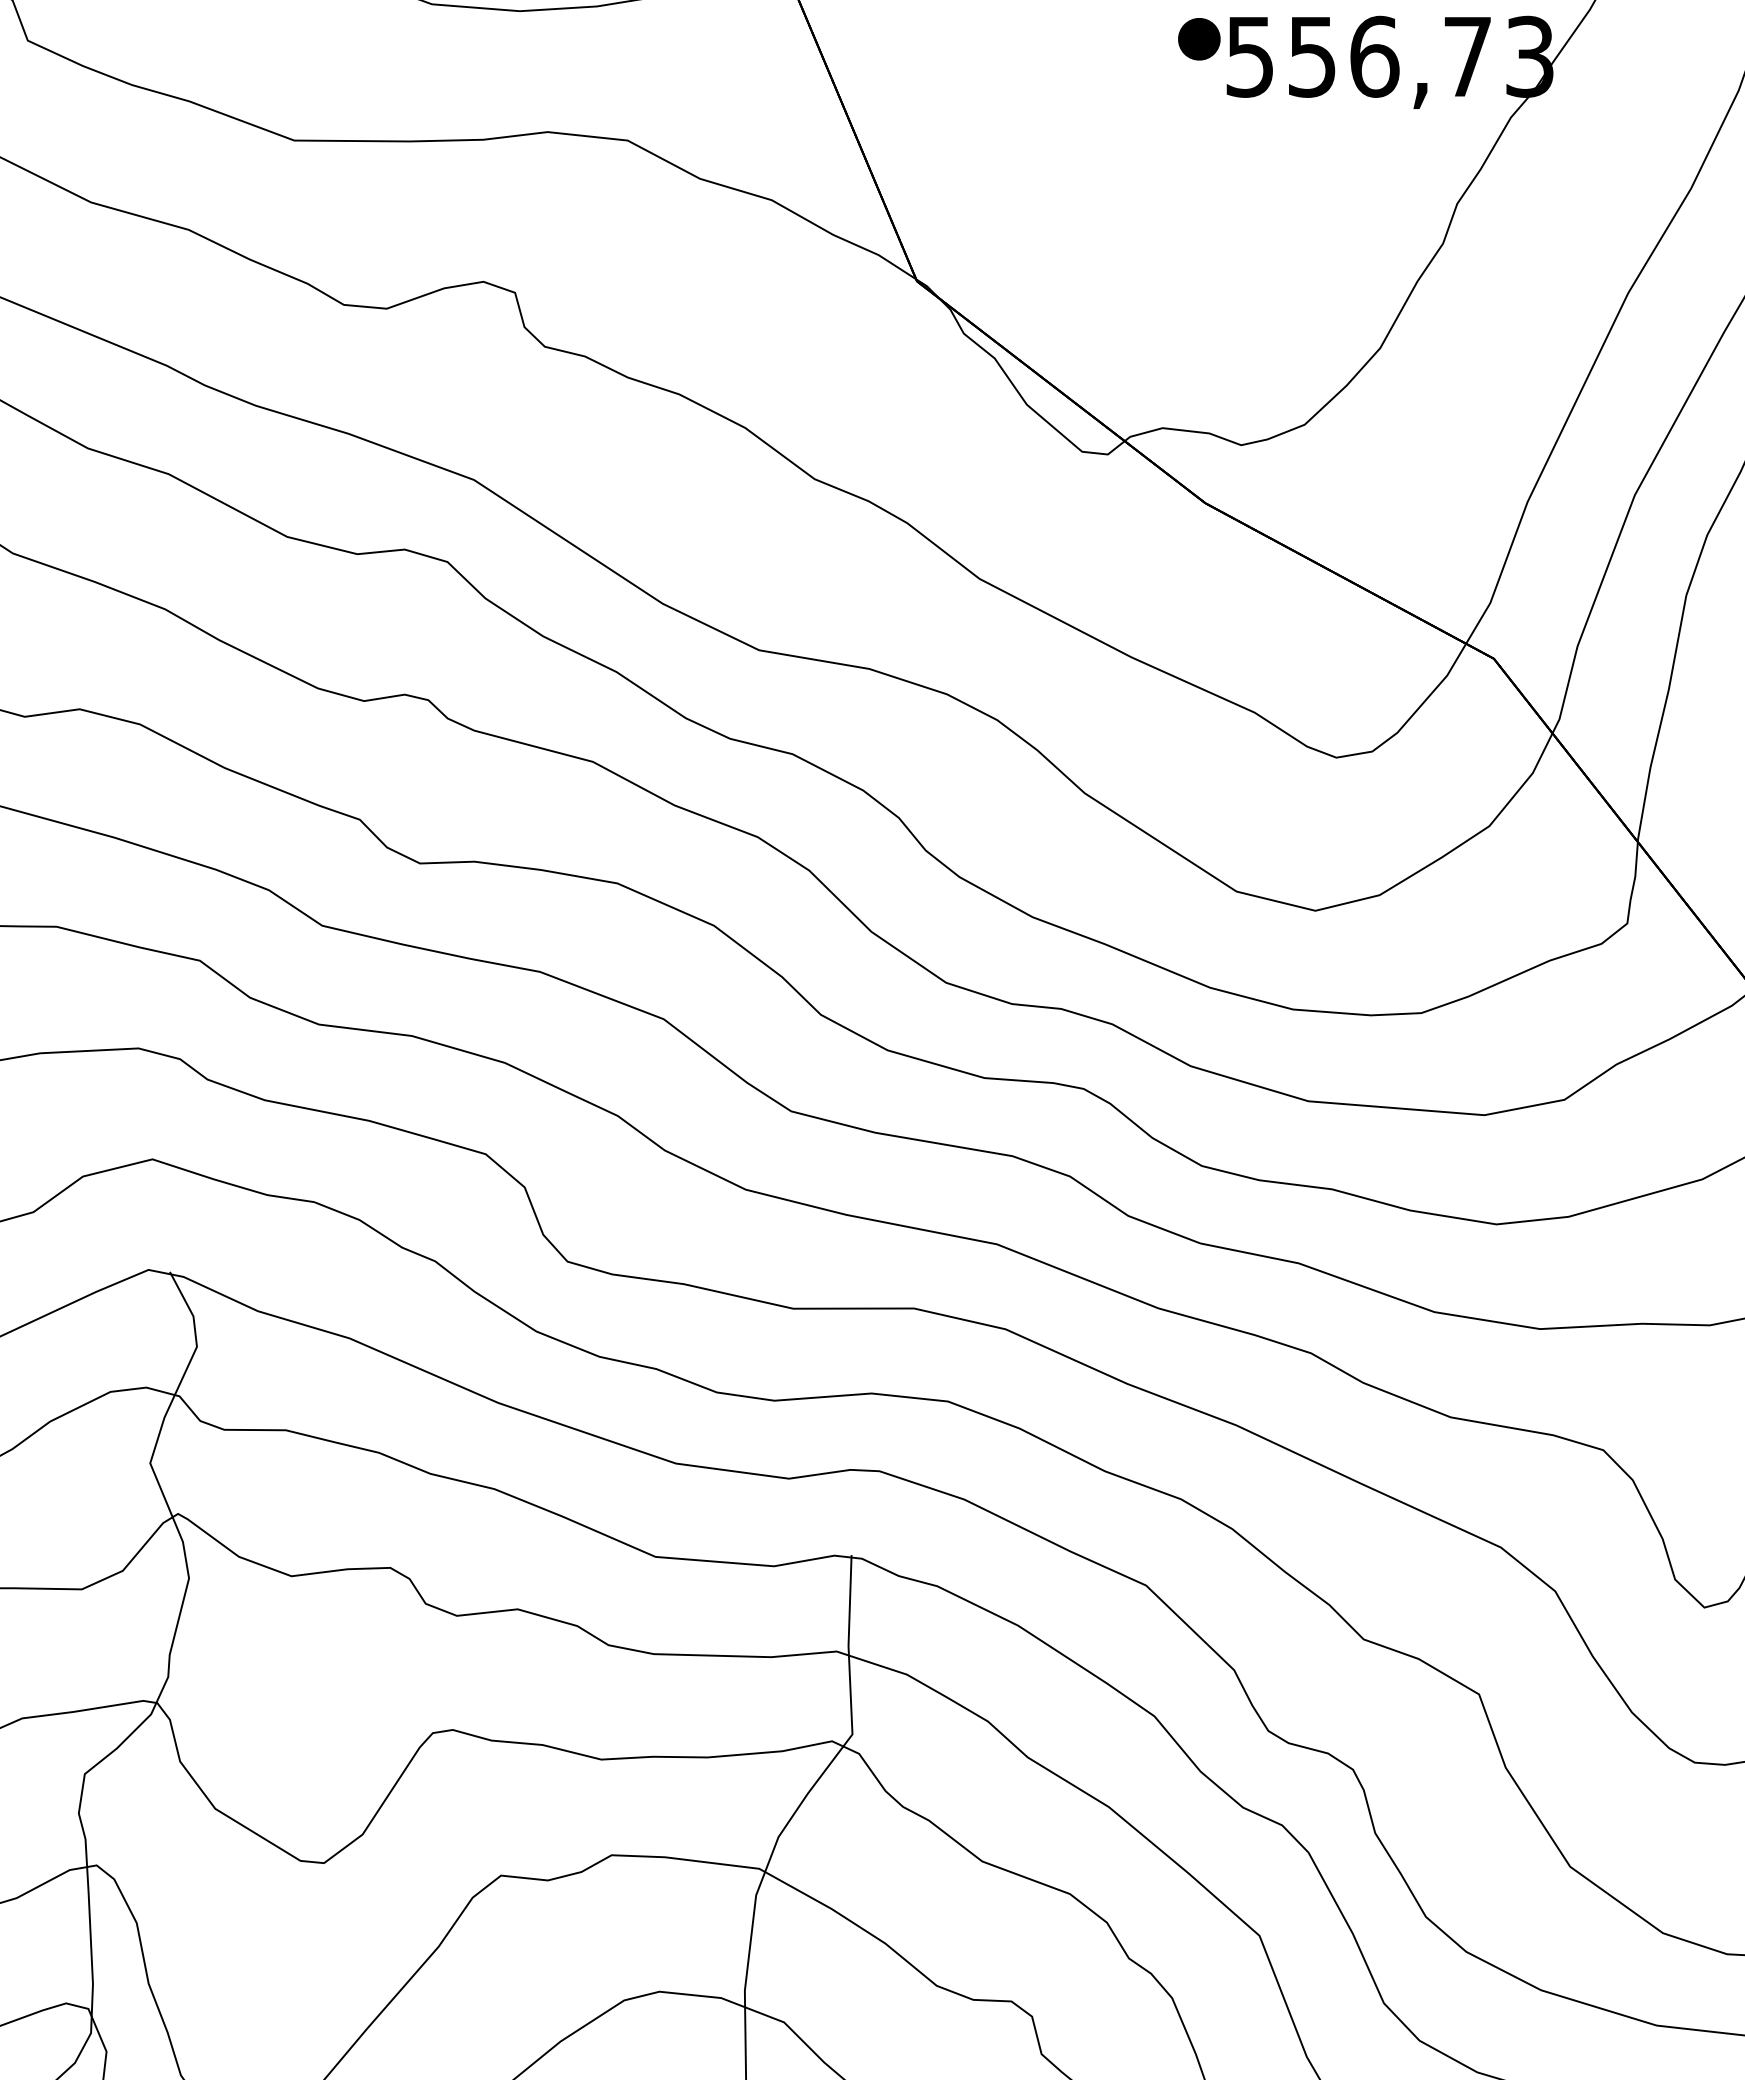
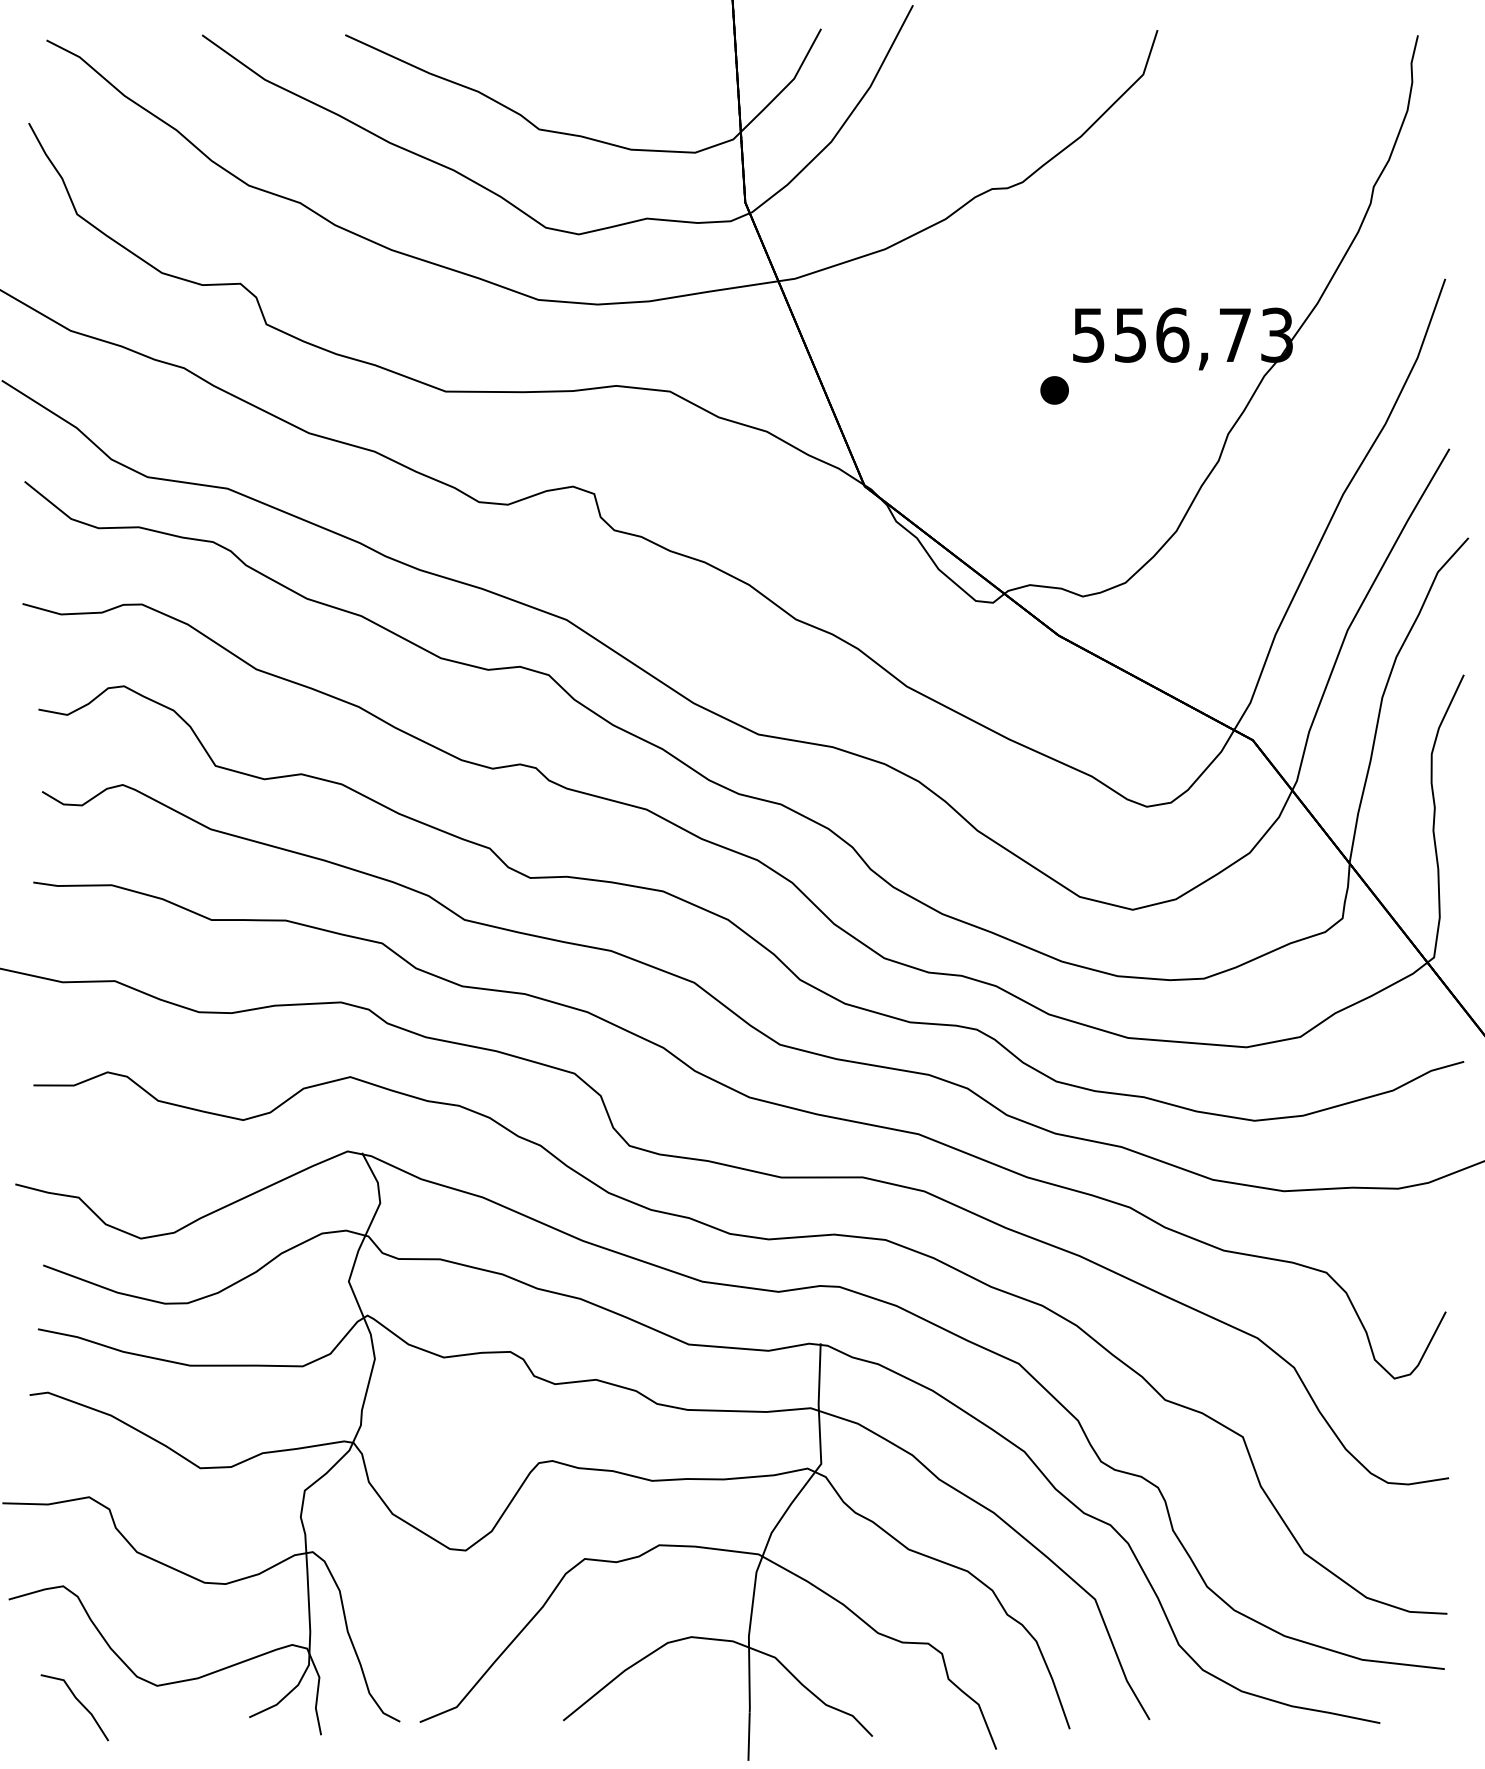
part: (1199, 39) -> (1054, 390), moved

